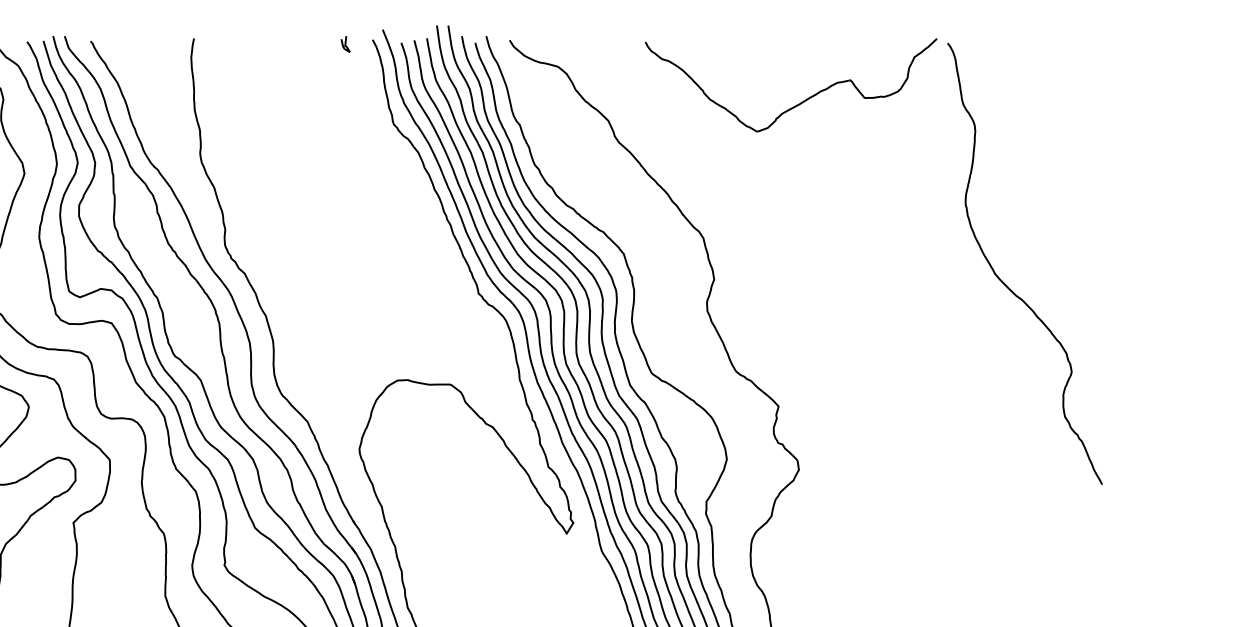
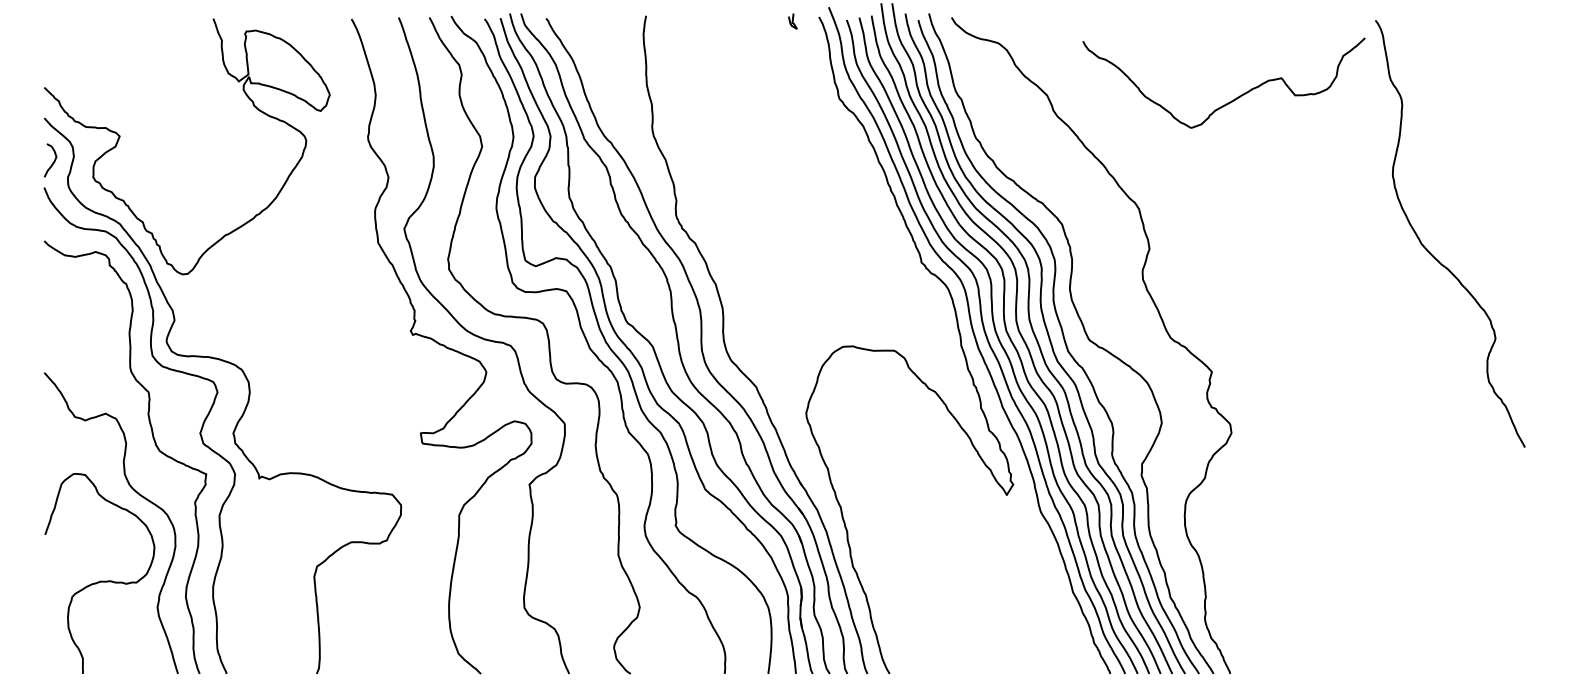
curve: (801, 101) -> (1234, 98), moved

